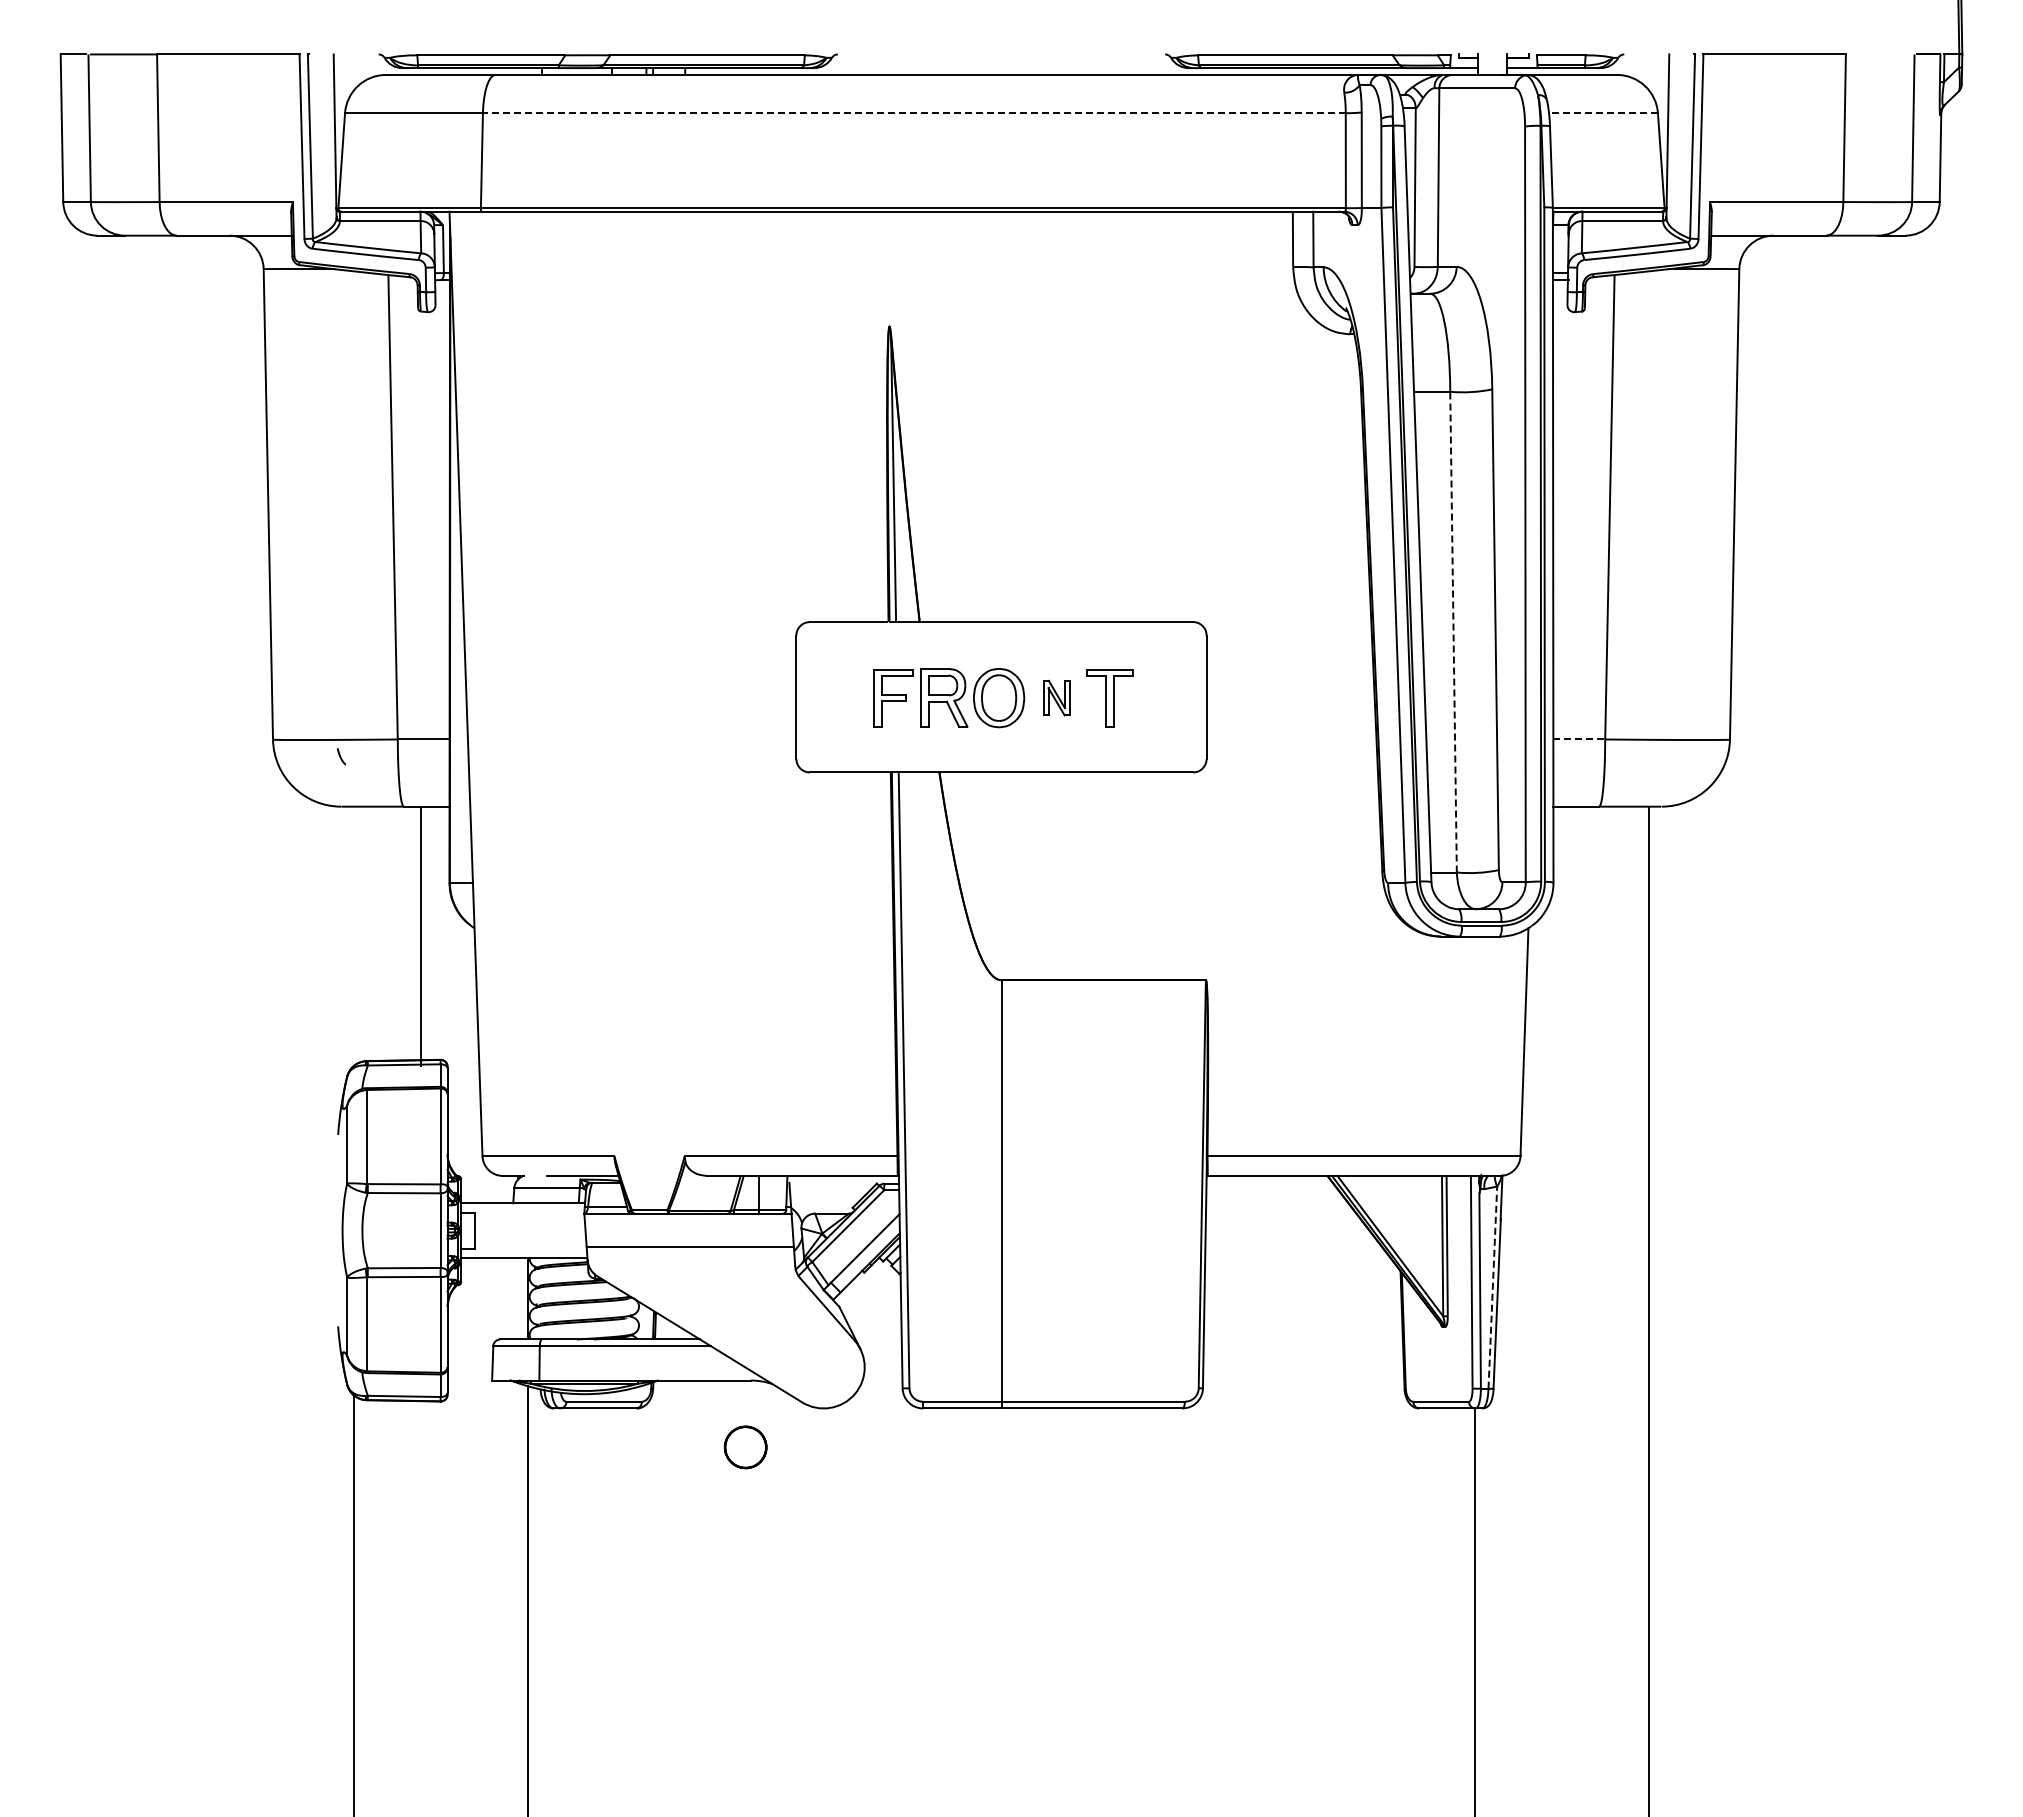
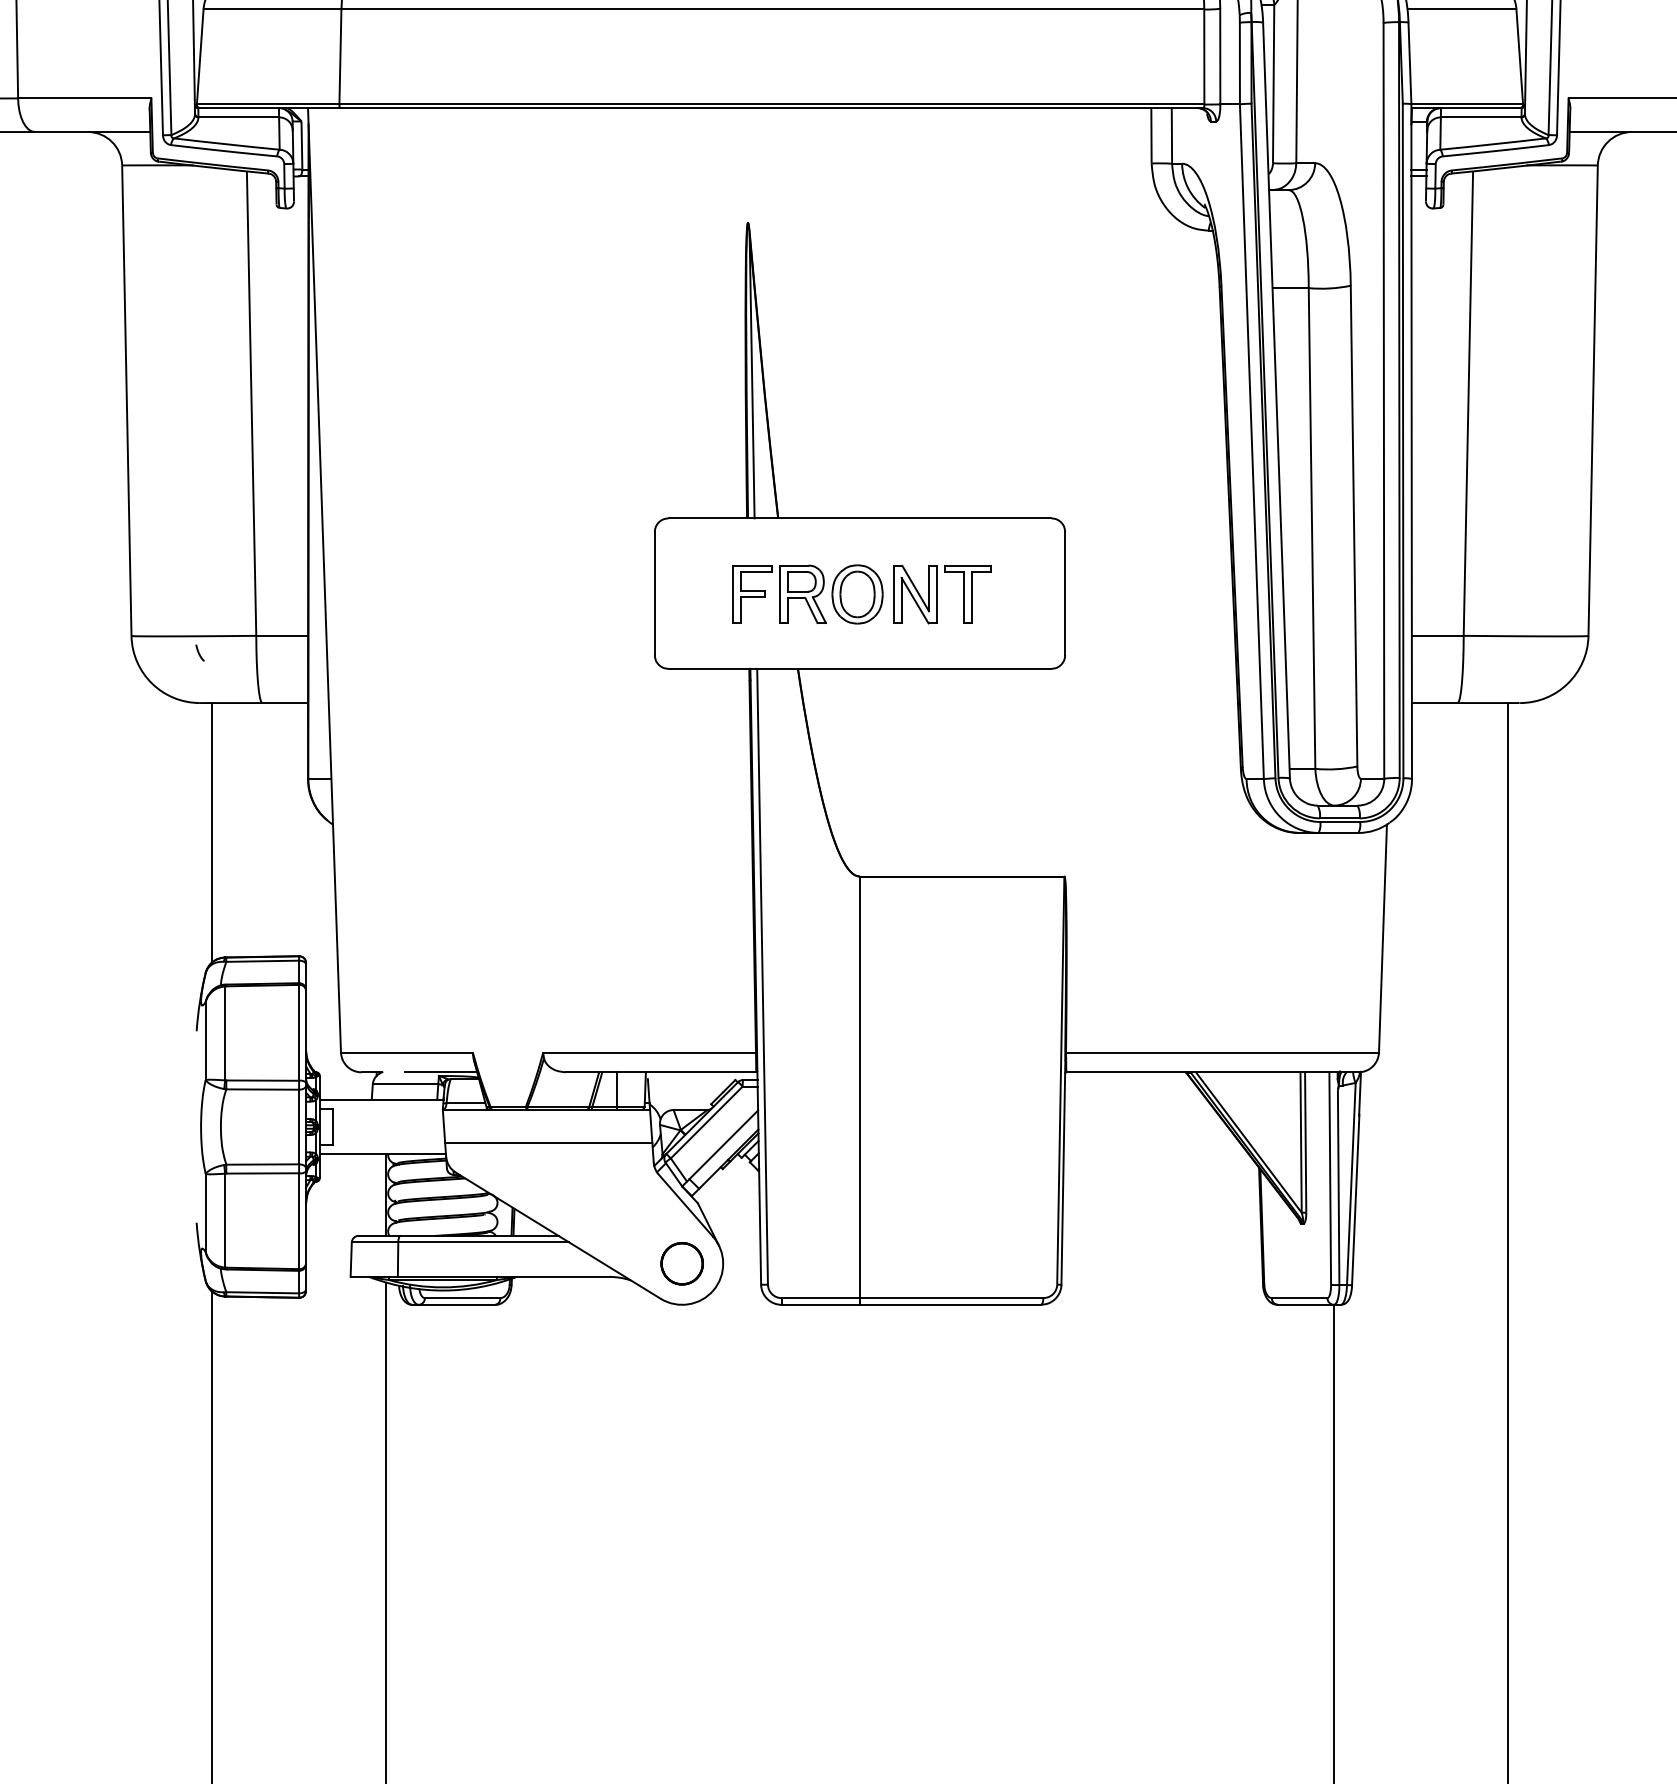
line: (913, 113) -> (772, 9), dashed -> solid
line: (1602, 113) -> (1461, 9), dashed -> solid
line: (1453, 631) -> (1312, 527), dashed -> solid
part: (1056, 697) -> (915, 593), size x1.67
line: (1579, 739) -> (1438, 635), dashed -> solid
line: (420, 935) -> (212, 831), moved
line: (1492, 1287) -> (1351, 1183), dashed -> solid
part: (745, 1447) -> (682, 1263), moved

